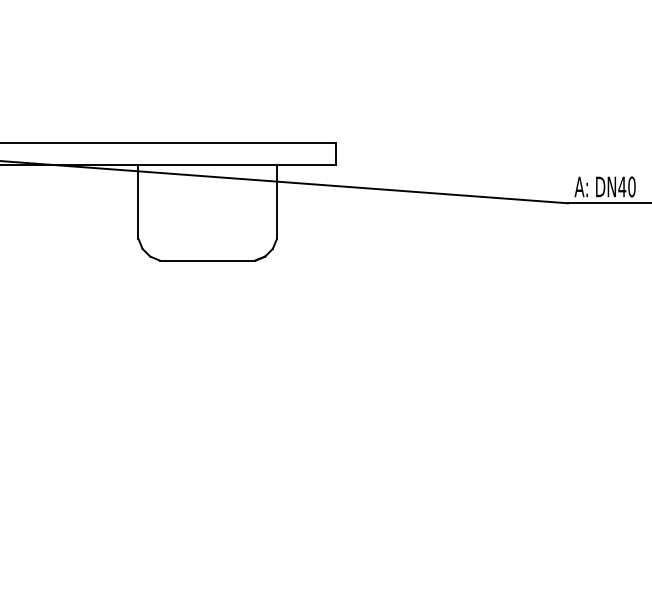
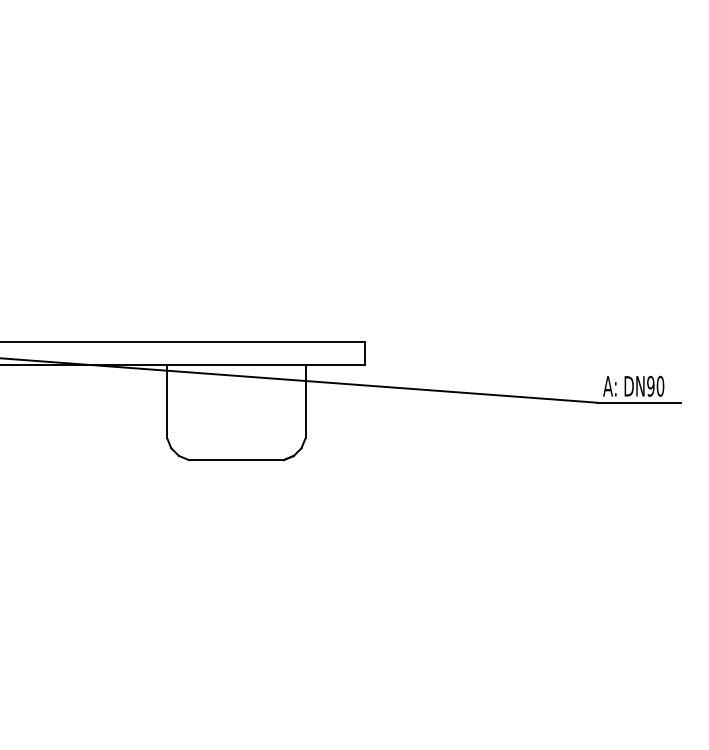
text: (621, 186) -> (650, 385), DN40 -> DN90

